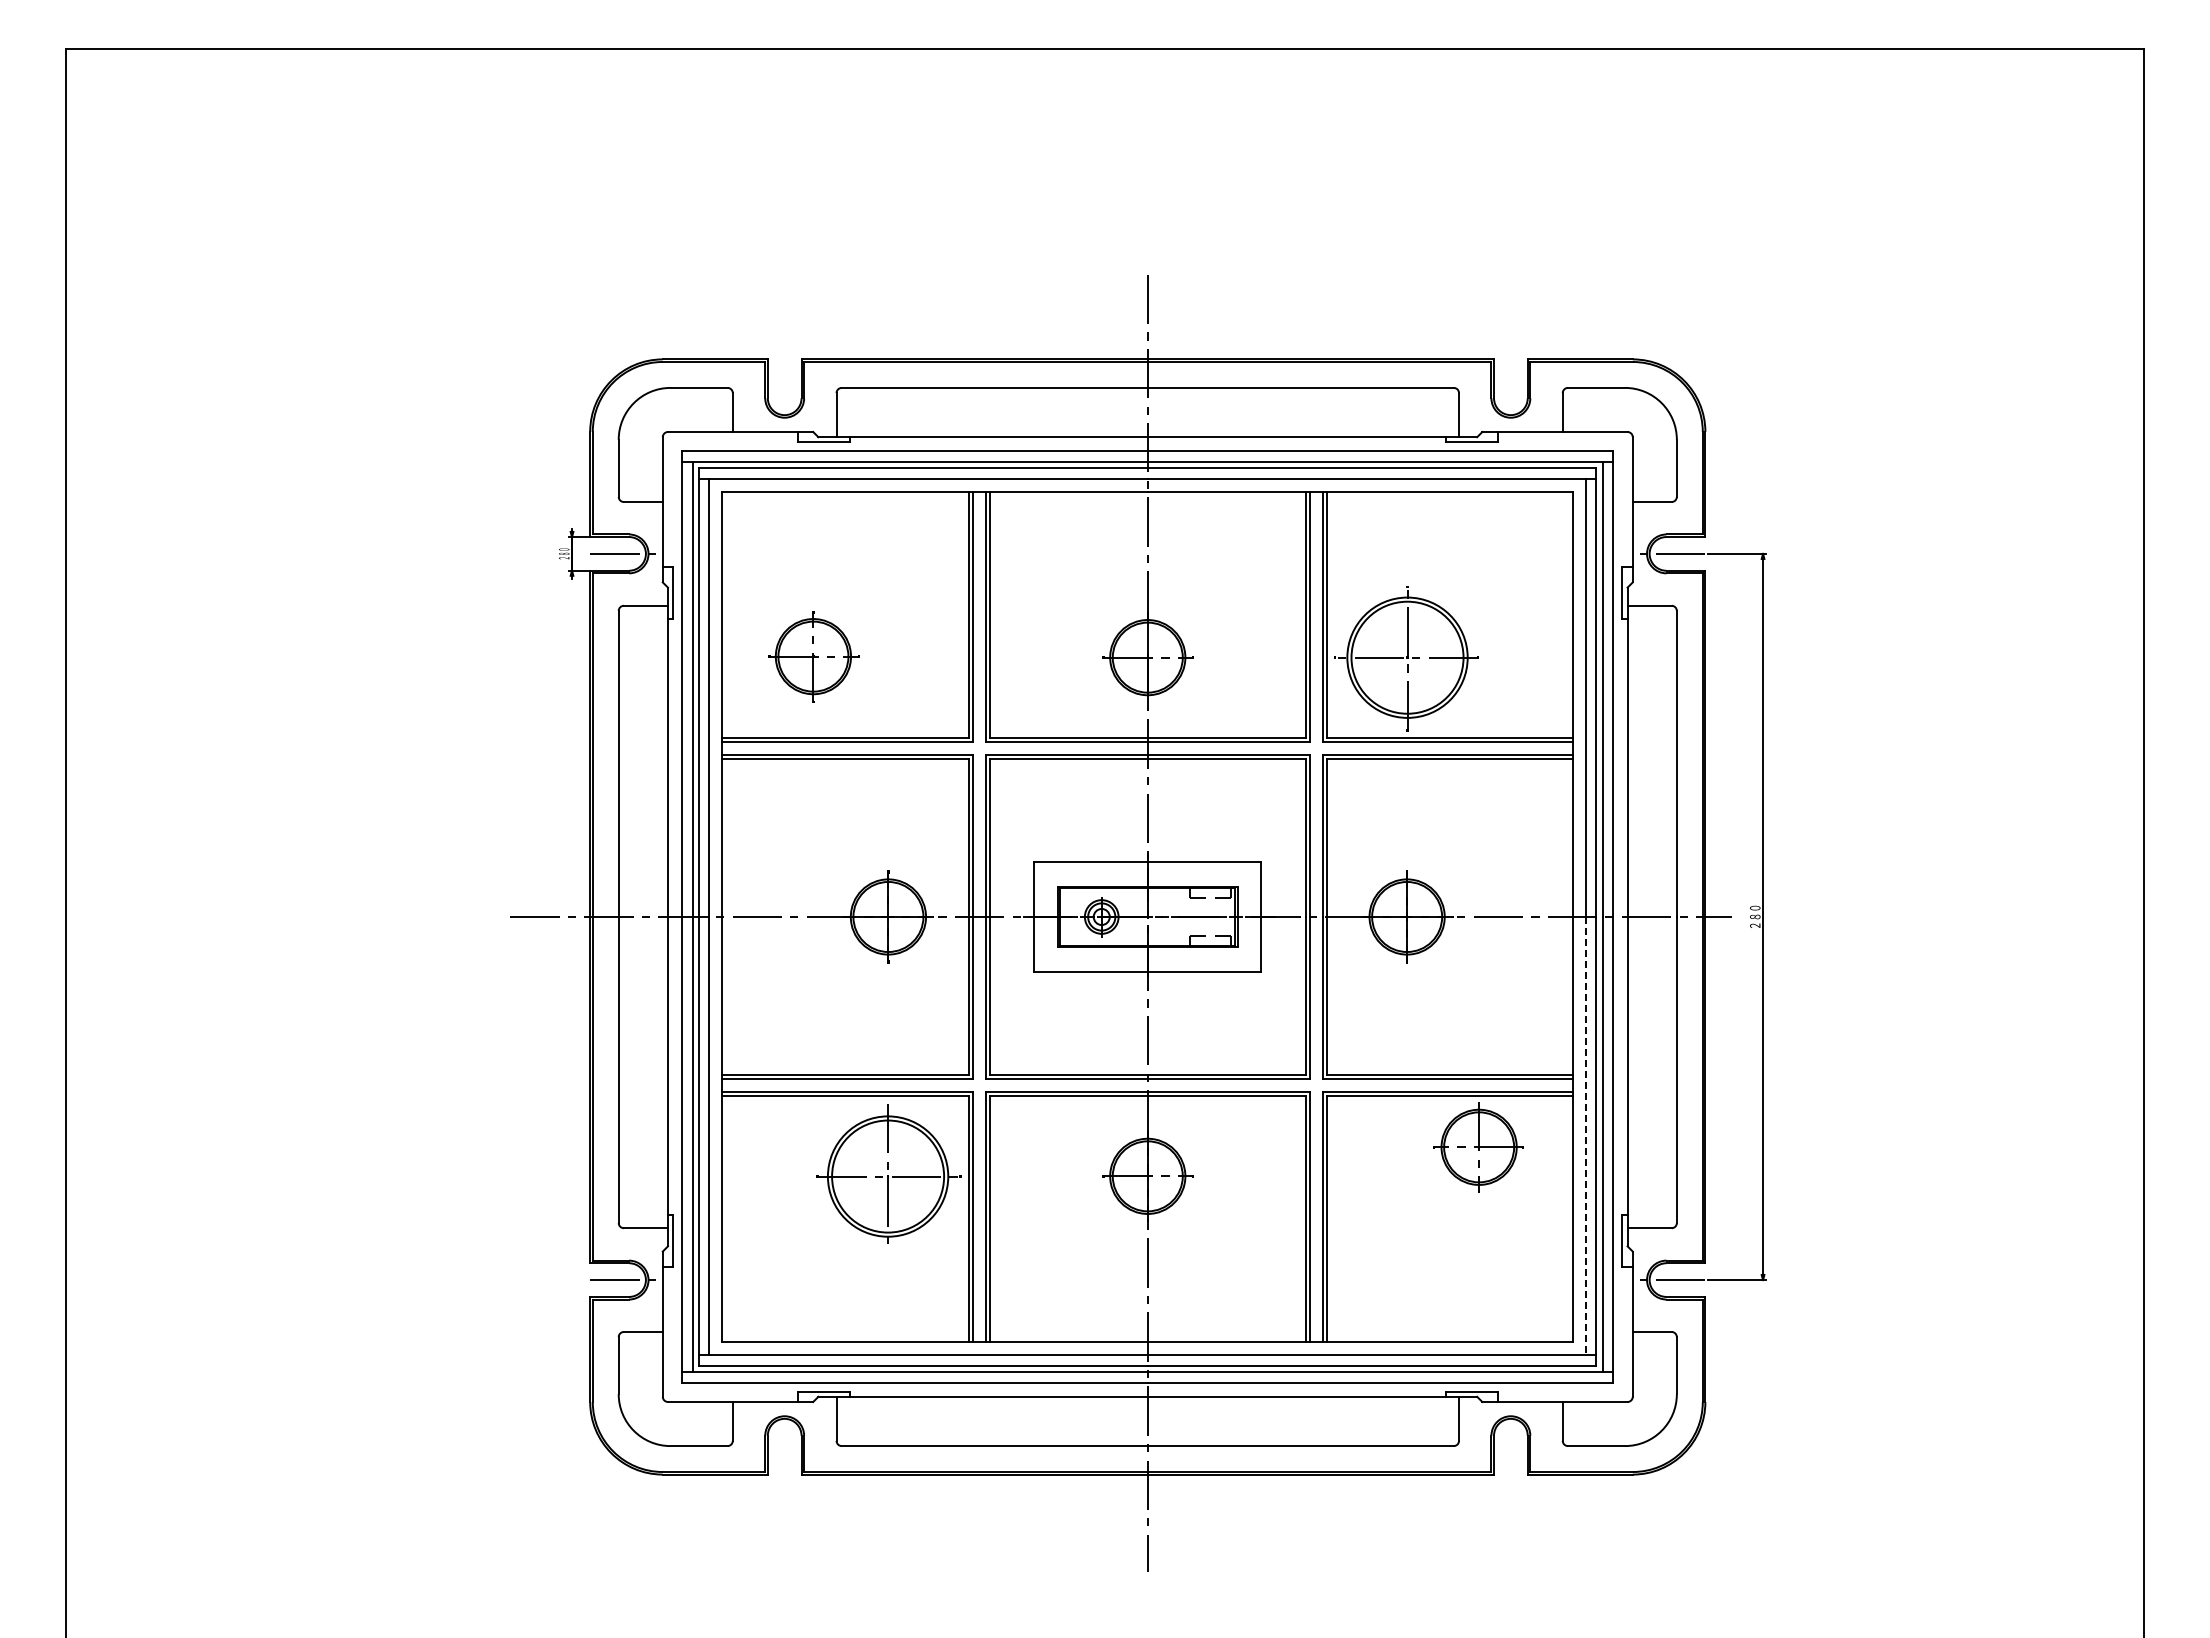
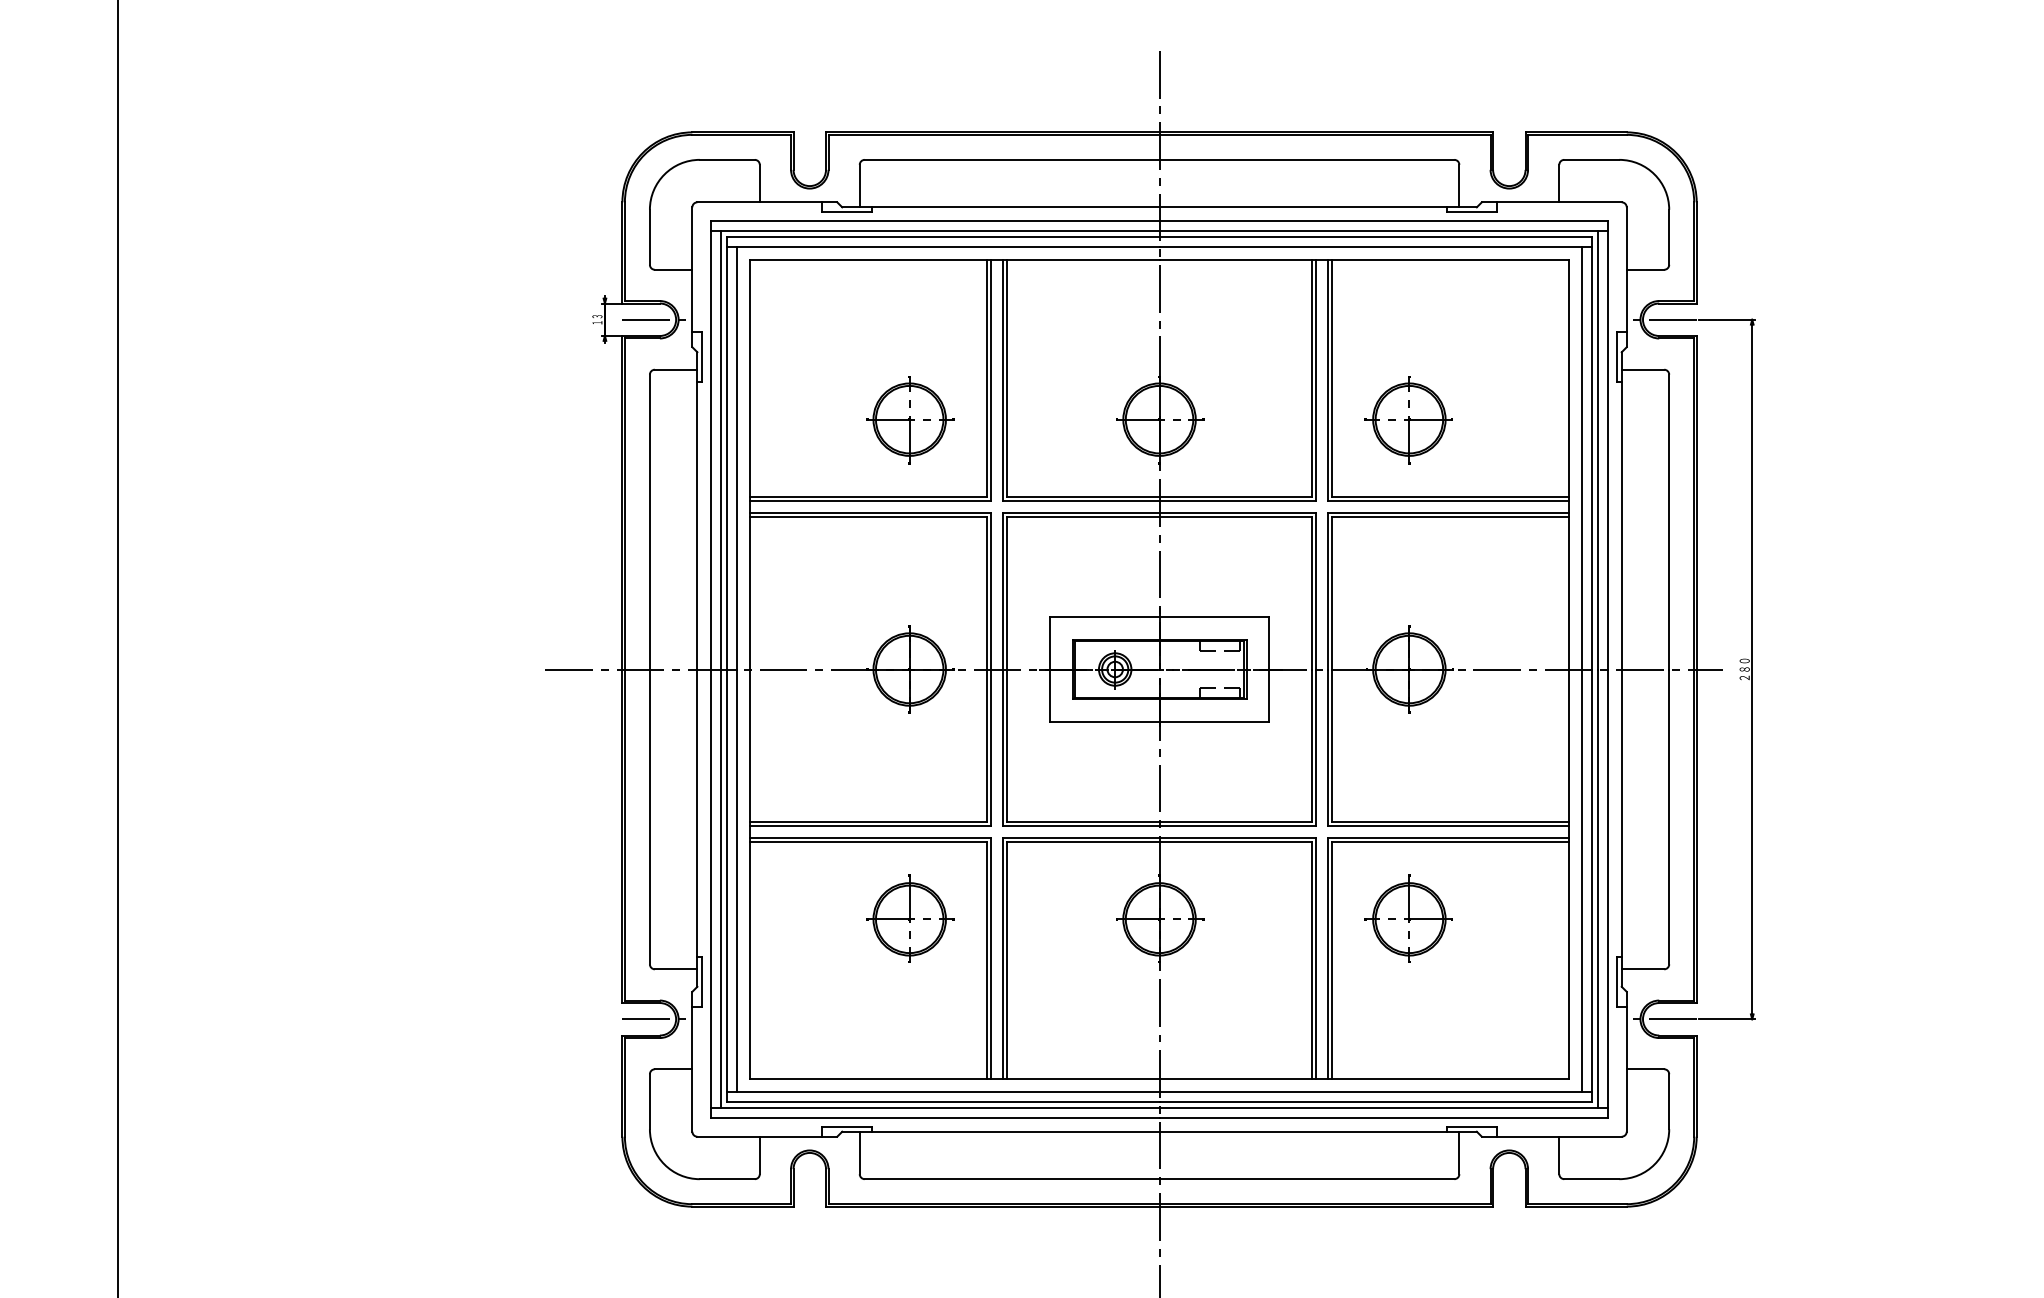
text: (564, 553) -> (597, 319), ２８０ -> １３
part: (813, 656) -> (909, 419), moved
part: (1406, 657) -> (1408, 419), size x0.62
line: (1586, 1136) -> (1582, 880), dashed -> solid
part: (1478, 1147) -> (1408, 919), moved
part: (888, 1175) -> (909, 918), size x0.62

